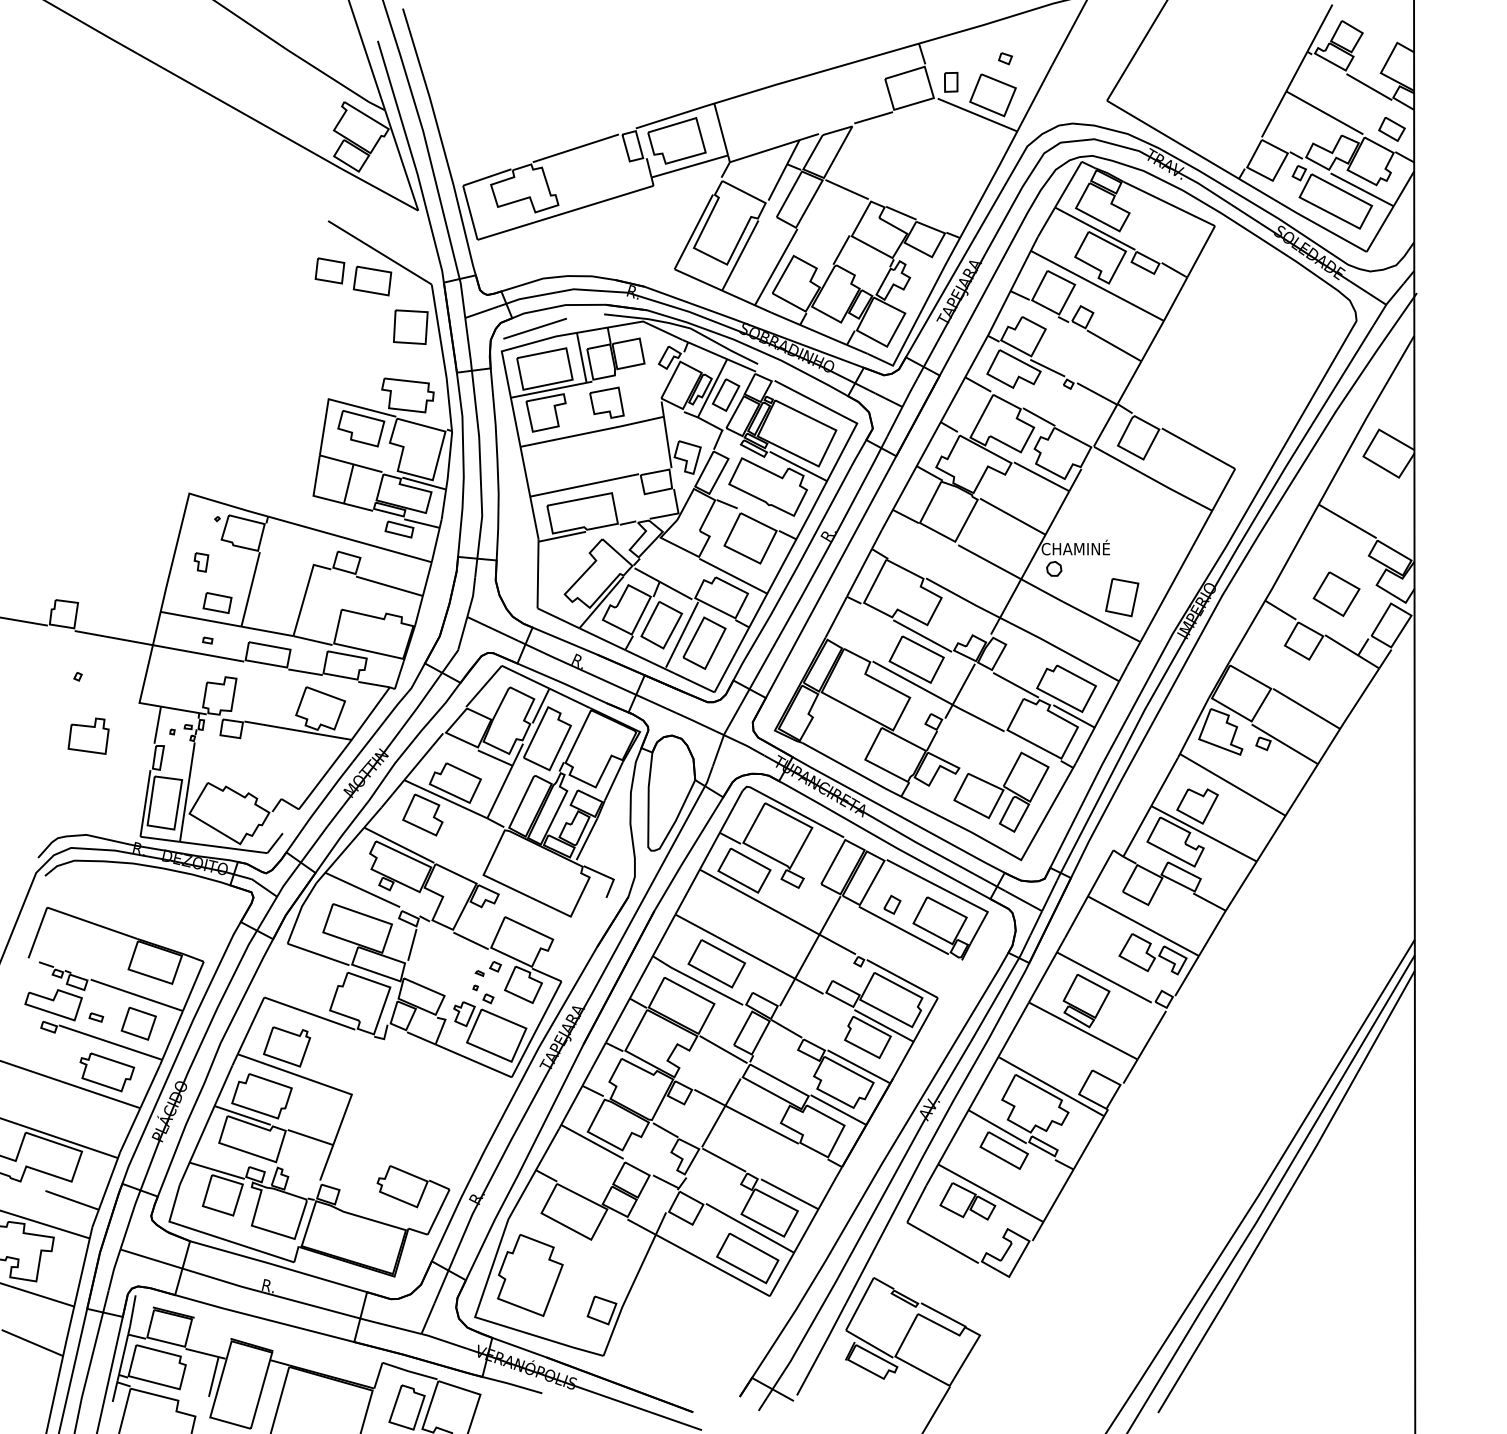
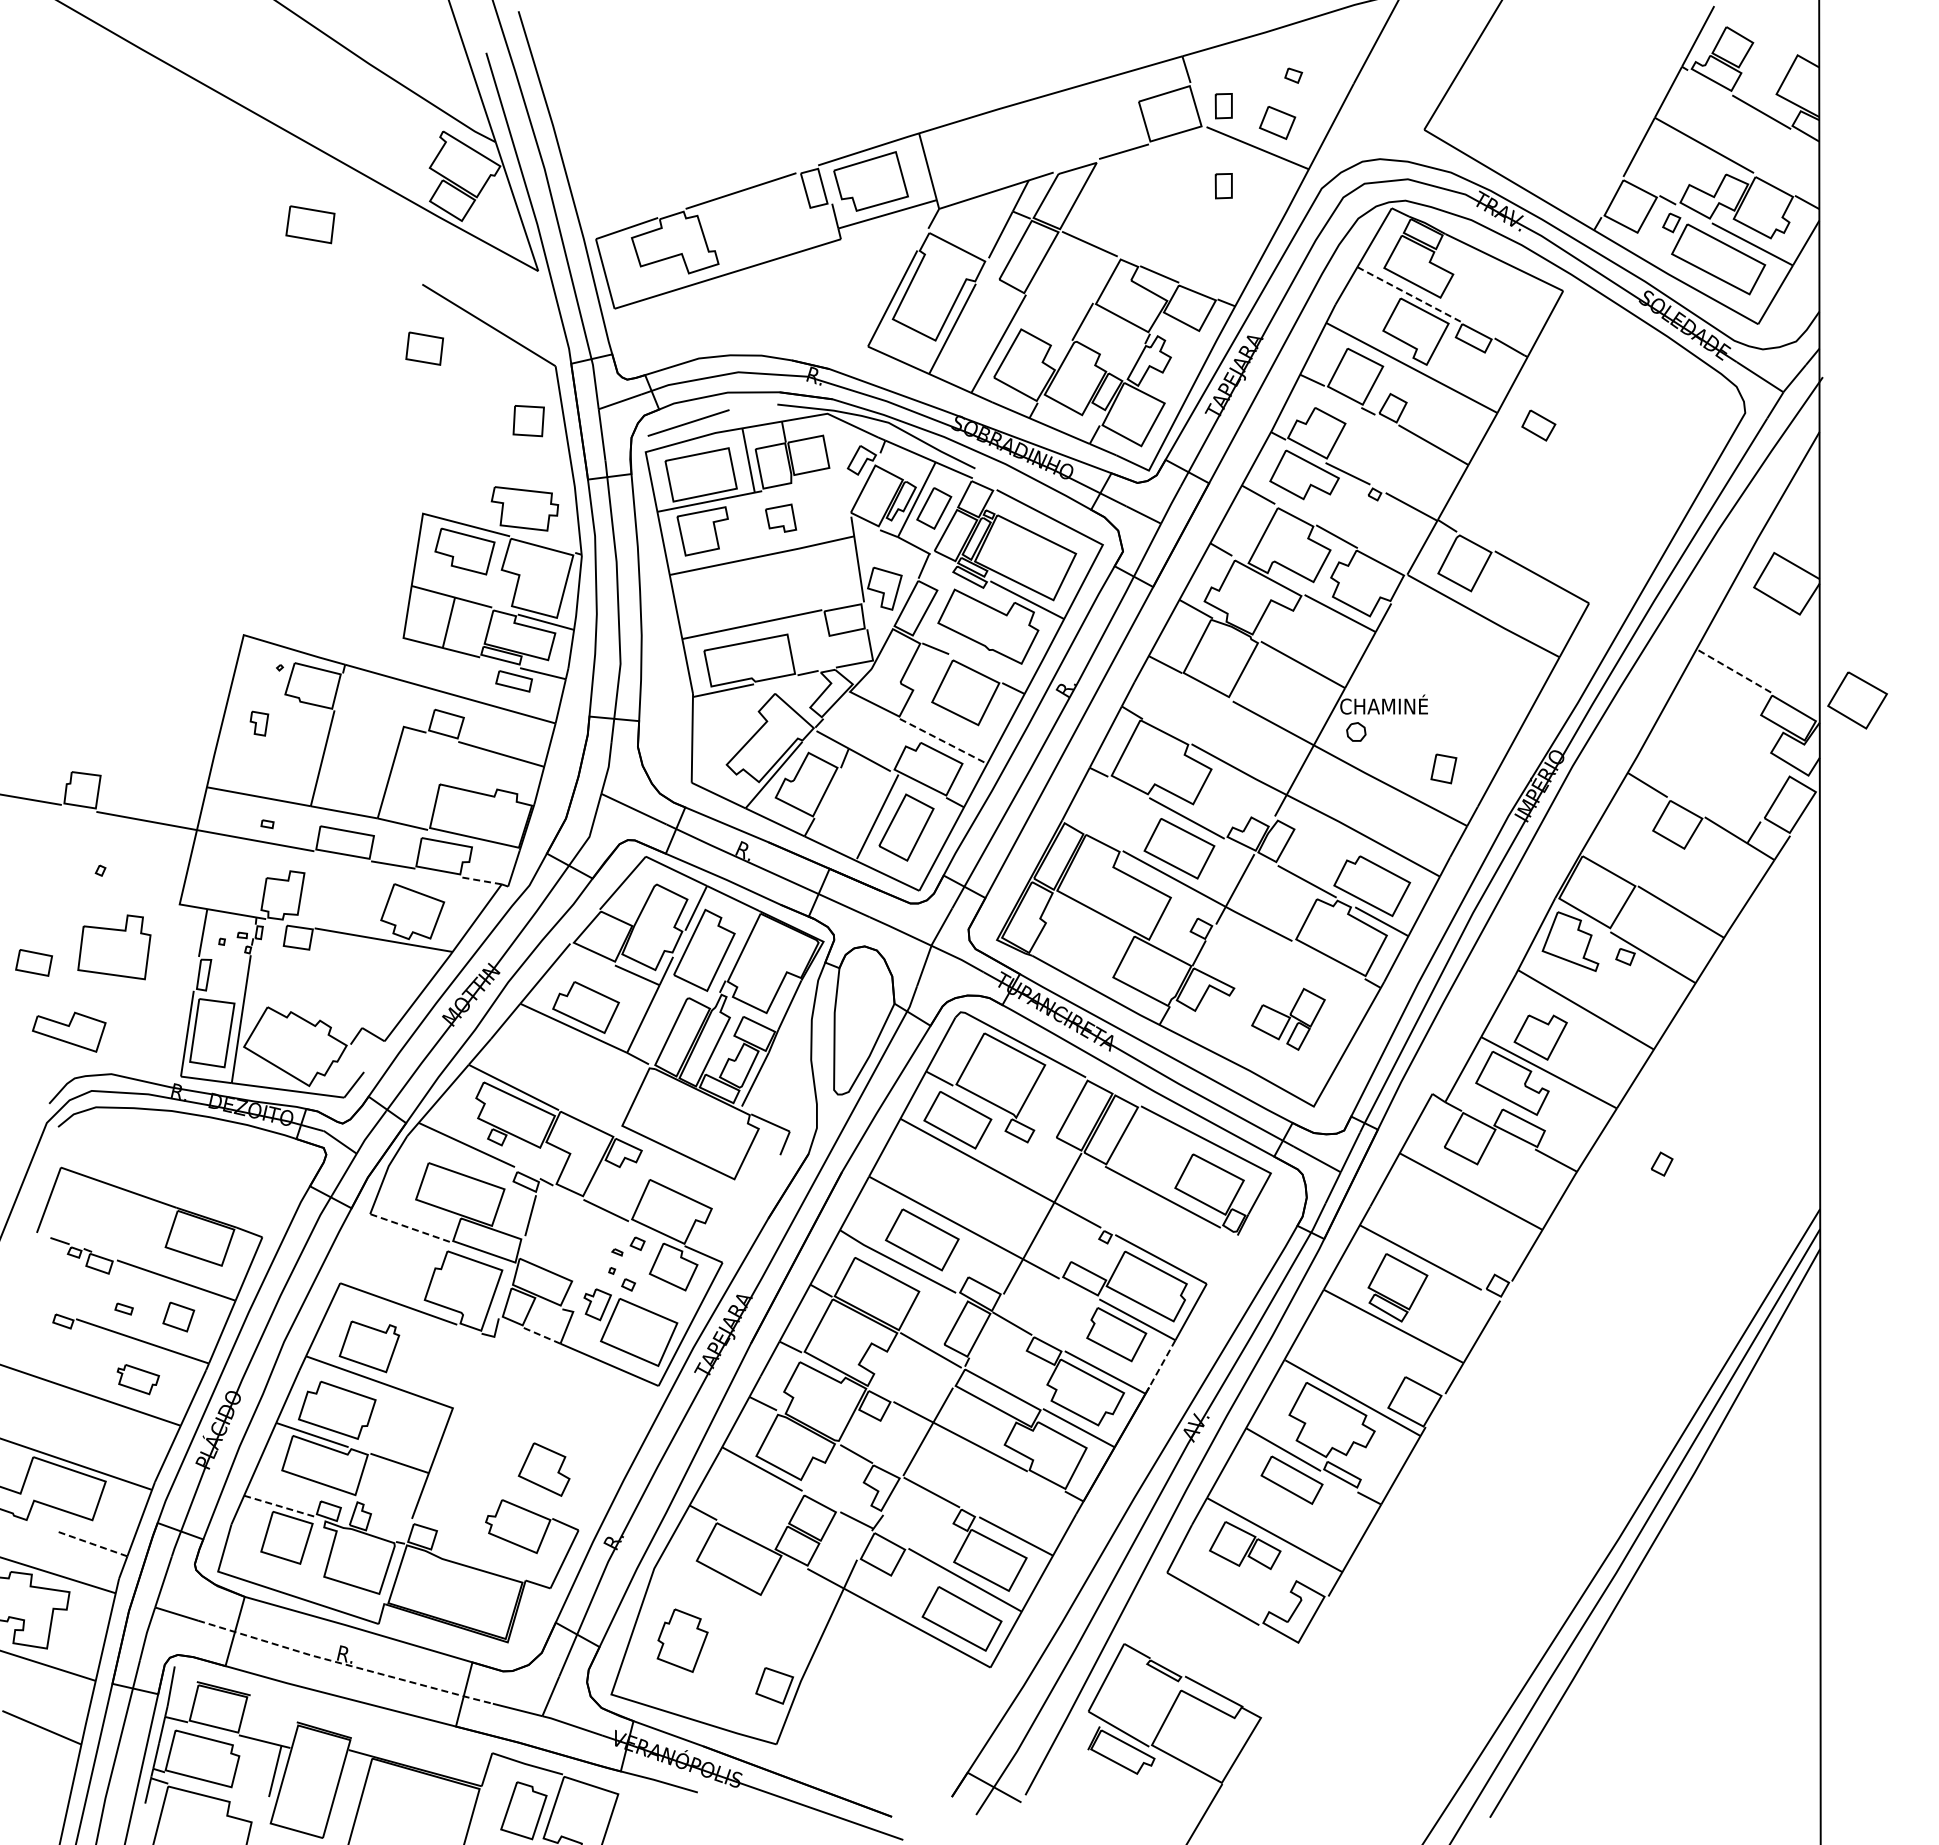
part: (992, 95) -> (1277, 122), size x0.6
part: (1391, 129) -> (1538, 425), moved
part: (950, 144) -> (1223, 186), added
line: (1095, 228) -> (1409, 294), solid -> dashed
part: (372, 280) -> (310, 224), moved
part: (410, 326) -> (528, 420), size x0.7
part: (606, 402) -> (780, 517), size x0.7
line: (1347, 521) -> (1733, 670), solid -> dashed
line: (733, 576) -> (943, 741), solid -> dashed
part: (1336, 594) -> (1857, 700), moved
part: (1121, 597) -> (1443, 768), size x0.6
part: (217, 602) -> (33, 962), moved
part: (661, 625) -> (851, 804), removed
line: (374, 684) -> (481, 880), solid -> dashed
part: (88, 735) -> (113, 946), size x1.4
part: (1001, 792) -> (1288, 1019), size x0.6
part: (422, 814) -> (543, 1469), moved
part: (891, 904) -> (1661, 1163), moved
line: (318, 954) -> (409, 1227), solid -> dashed
part: (1153, 954) -> (1483, 1227), removed
part: (53, 1004) -> (68, 1031), moved
part: (138, 1023) -> (178, 1316), size x0.7
line: (421, 1038) -> (542, 1335), solid -> dashed
line: (903, 1060) -> (1162, 1364), solid -> dashed
part: (107, 1072) -> (138, 1379), size x0.6
line: (217, 1171) -> (280, 1506), solid -> dashed
line: (71, 1200) -> (92, 1544), solid -> dashed
part: (530, 1275) -> (682, 1640), size x0.6
line: (268, 1293) -> (345, 1664), solid -> dashed

